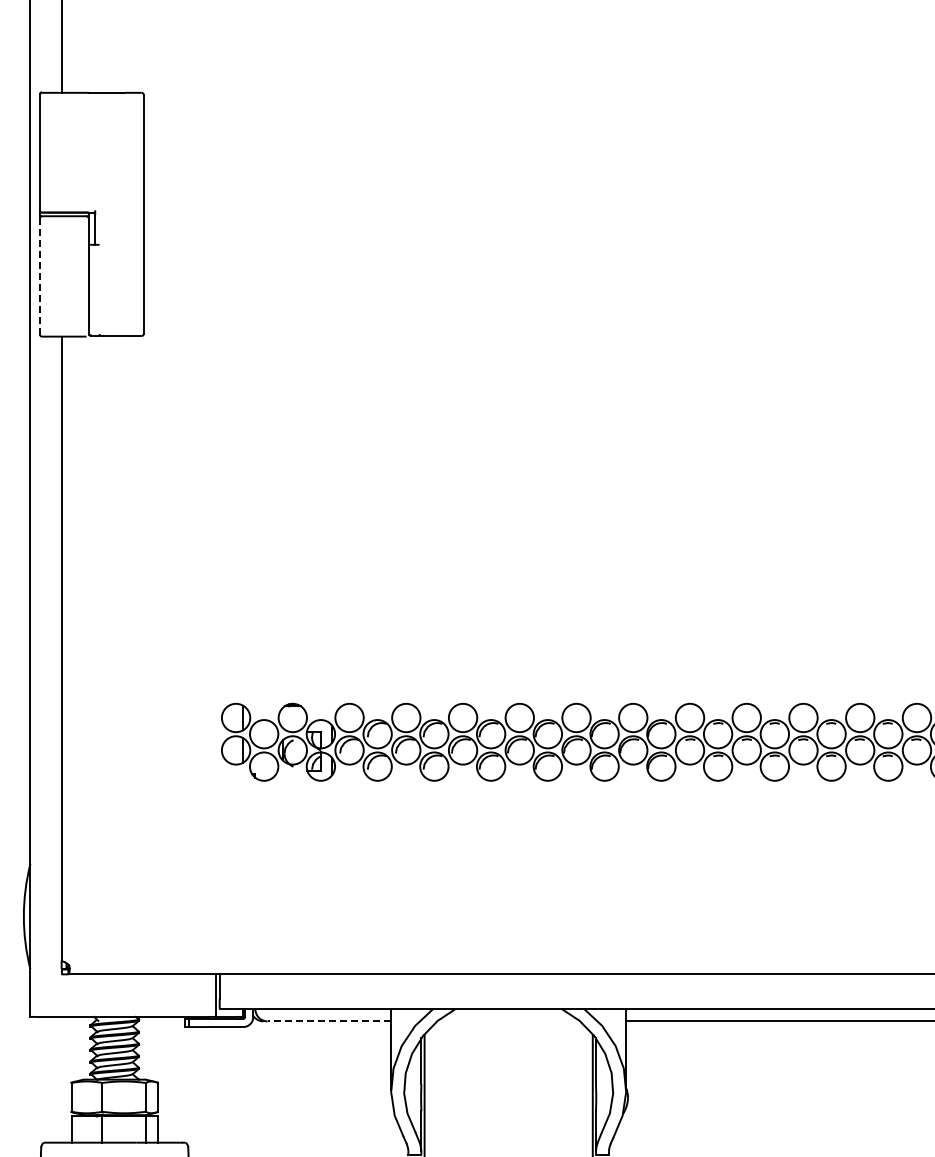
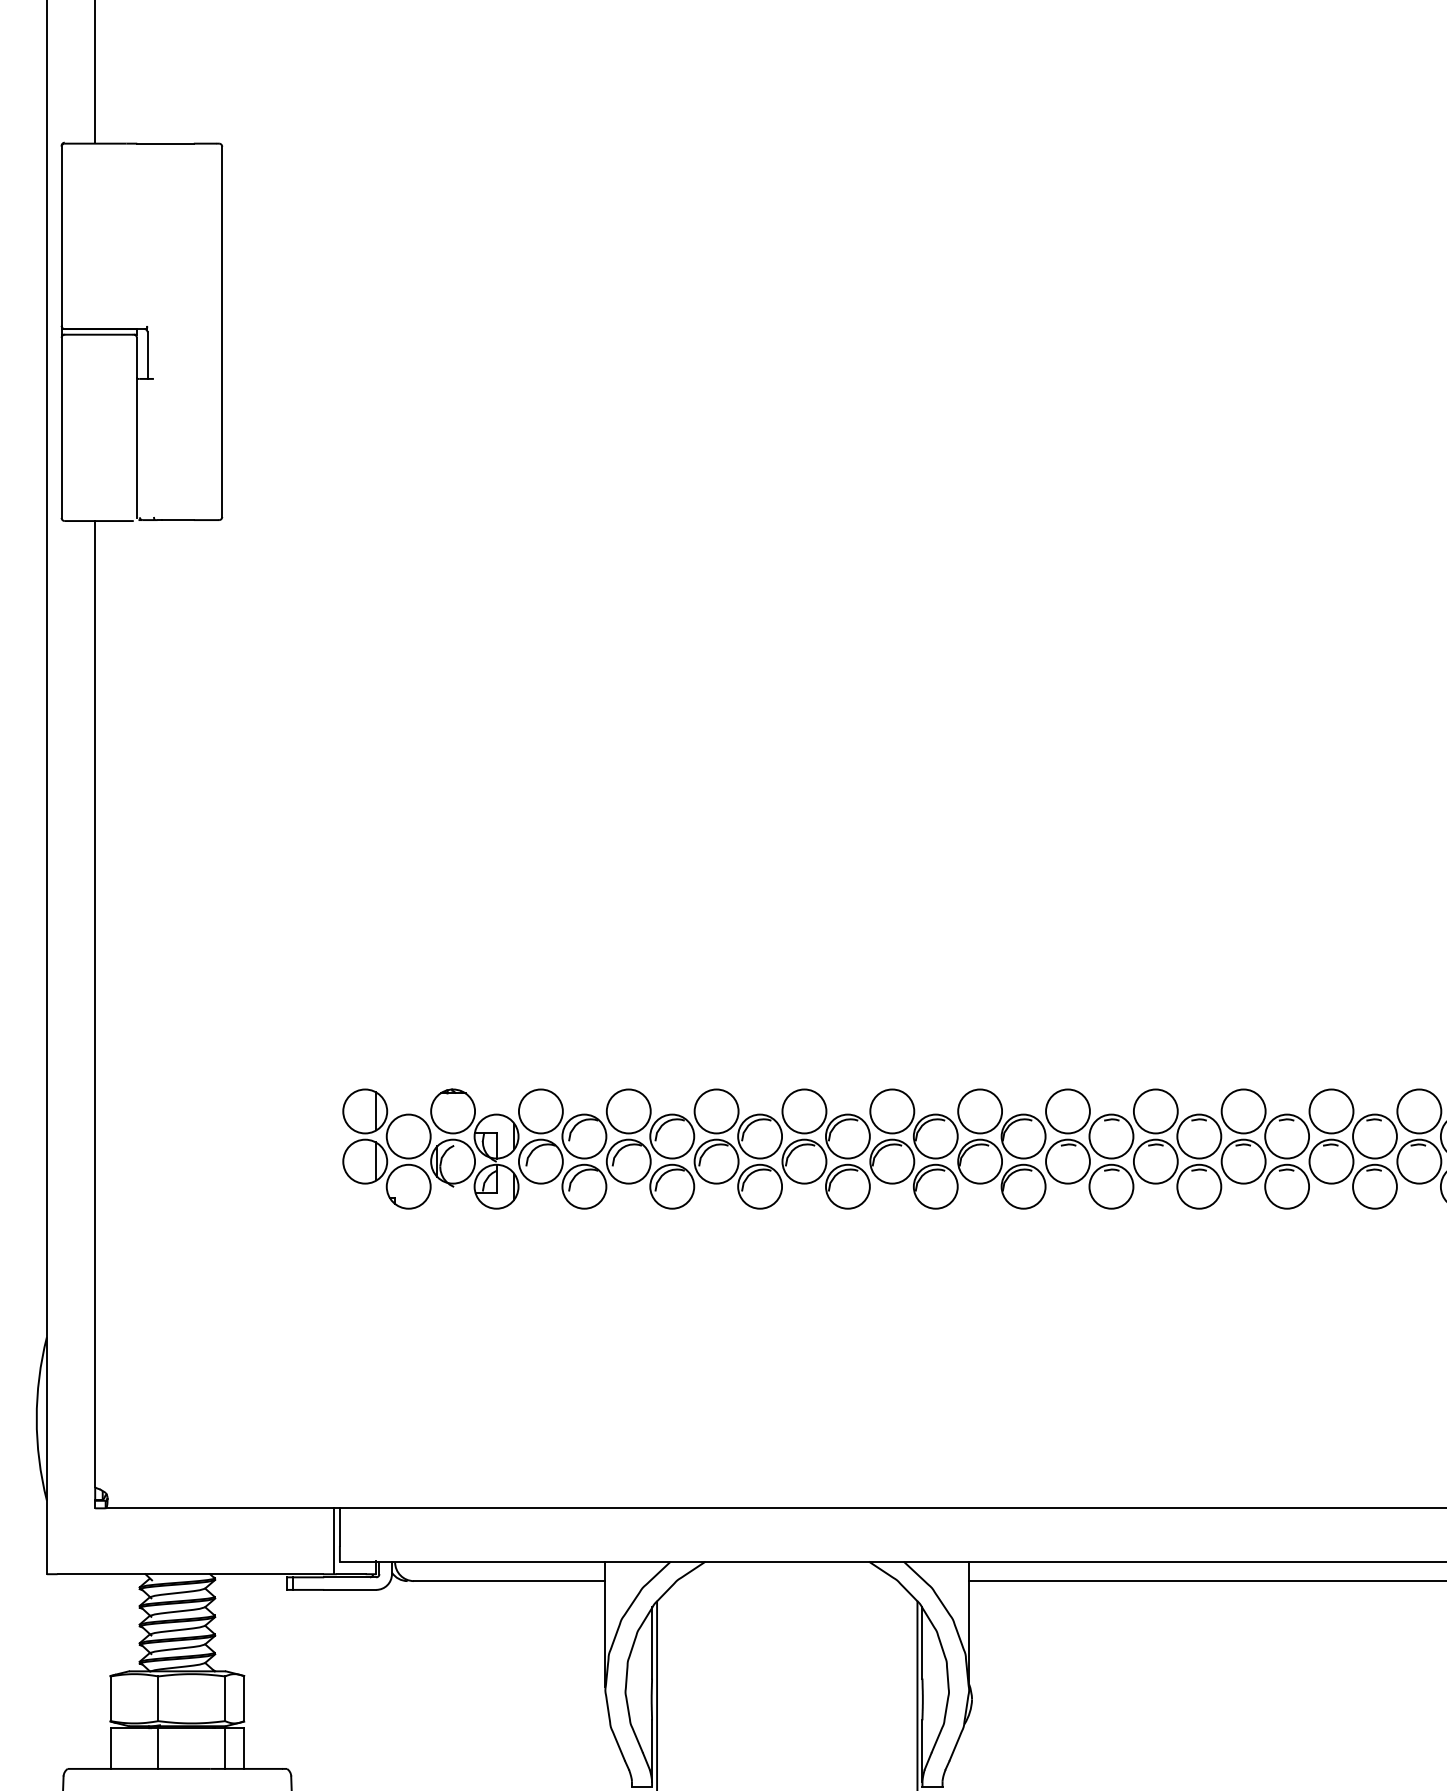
line: (39, 276) -> (60, 427), dashed -> solid
line: (329, 1021) -> (509, 1581), dashed -> solid

